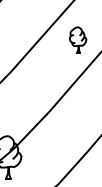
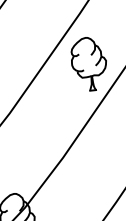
part: (77, 39) -> (88, 63), size x1.67

